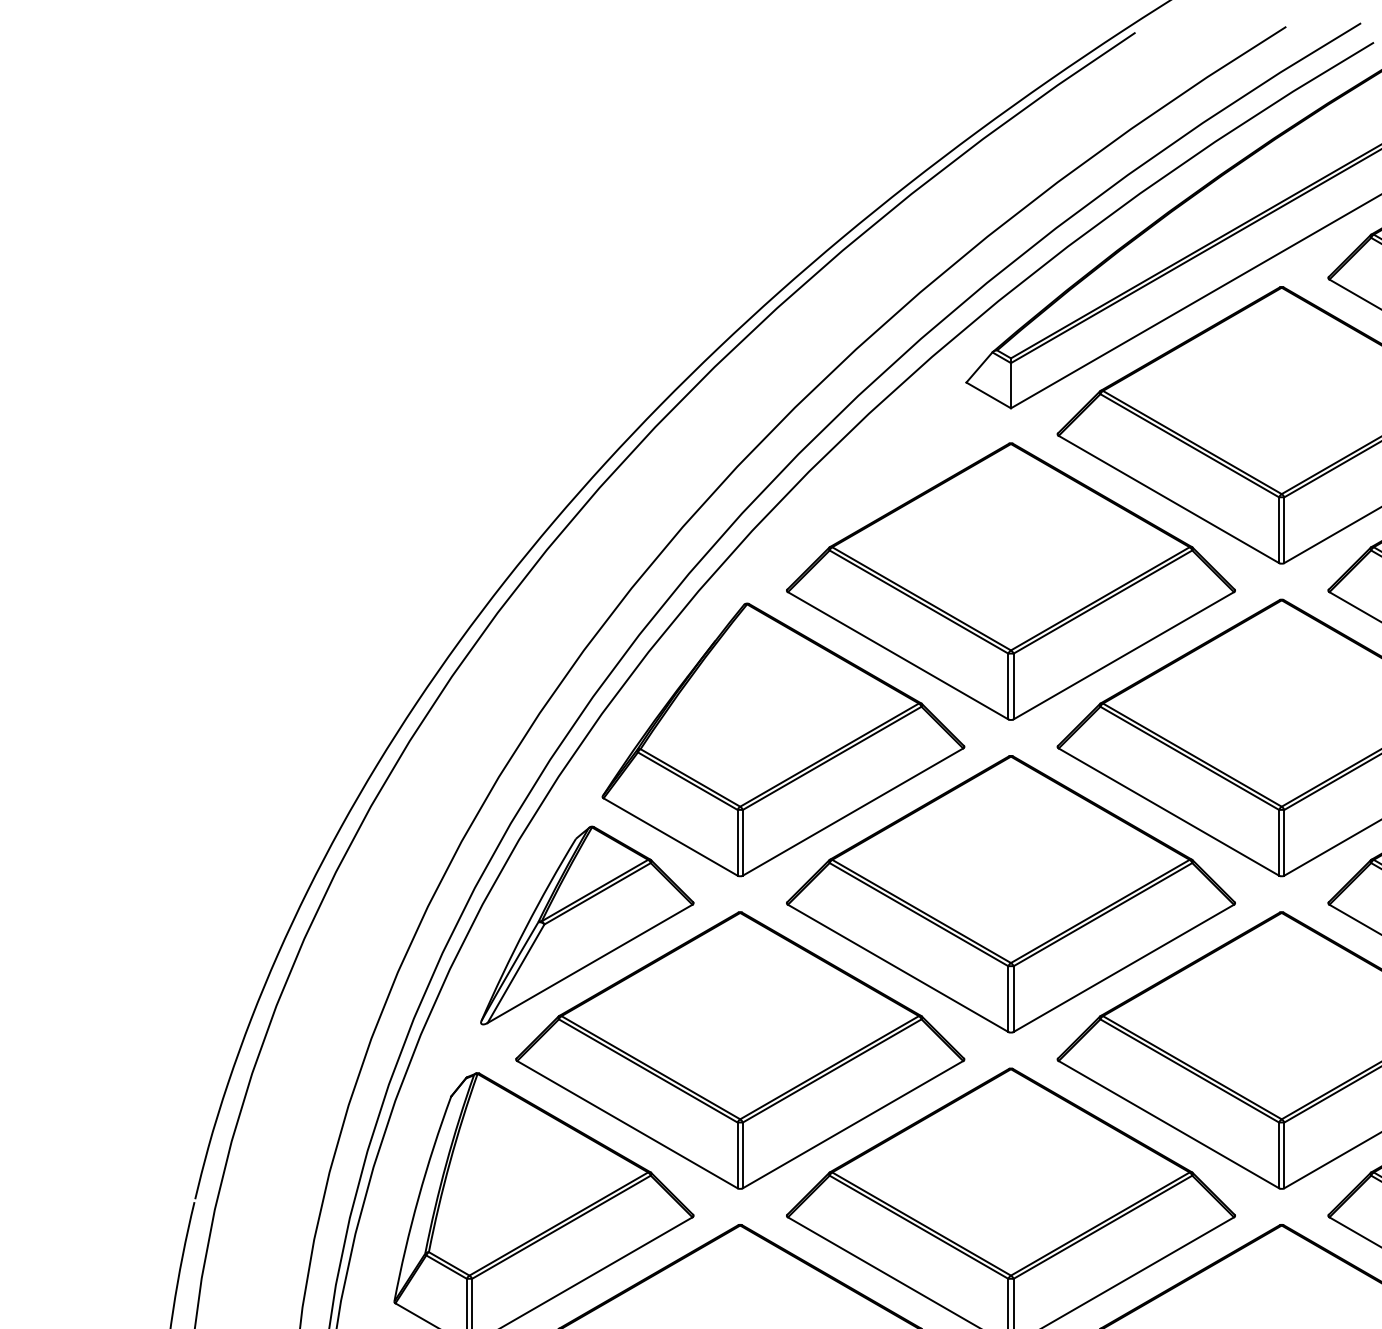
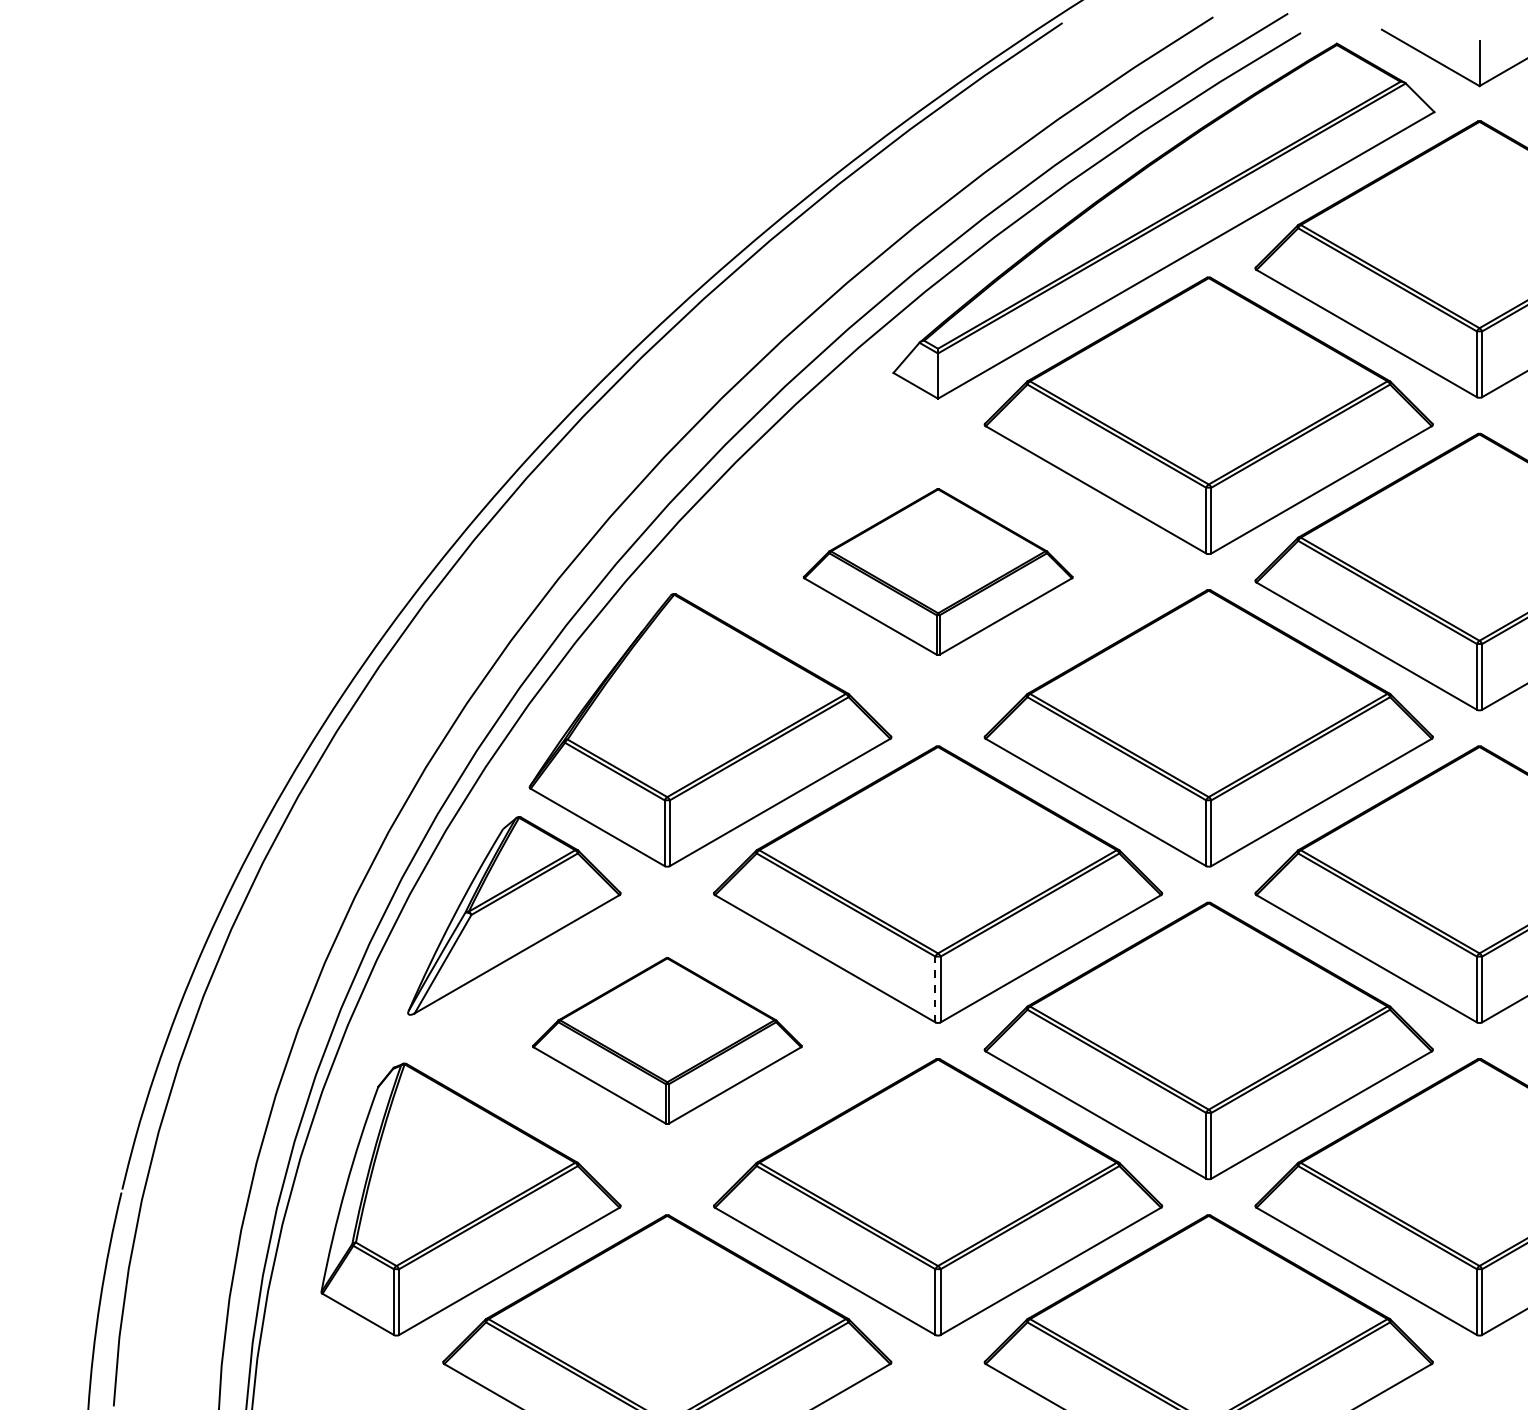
part: (1011, 581) -> (938, 571), size x0.6
line: (1008, 999) -> (935, 989), solid -> dashed
part: (740, 1050) -> (667, 1040), size x0.6

